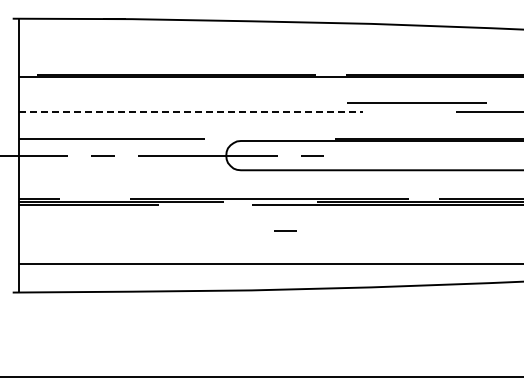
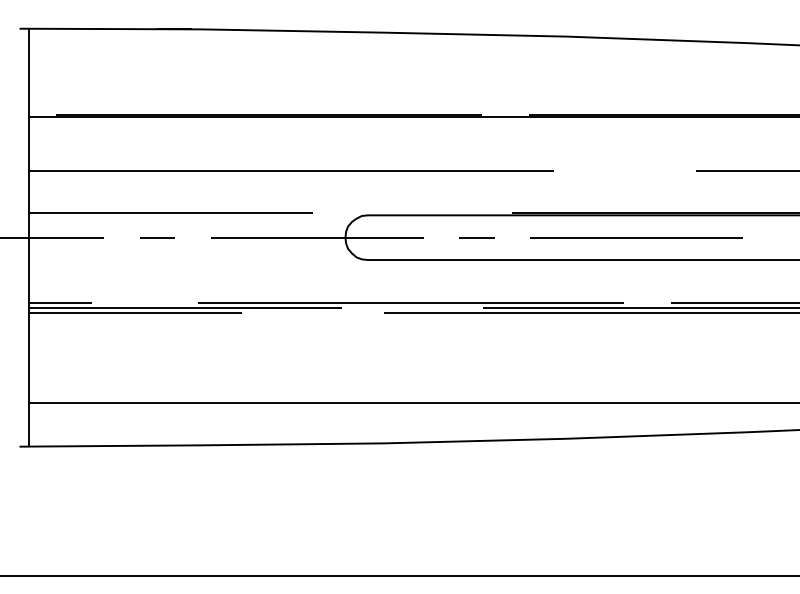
line: (416, 102) -> (635, 237), moved
line: (191, 112) -> (292, 171), dashed -> solid
line: (285, 230) -> (435, 351), removed

